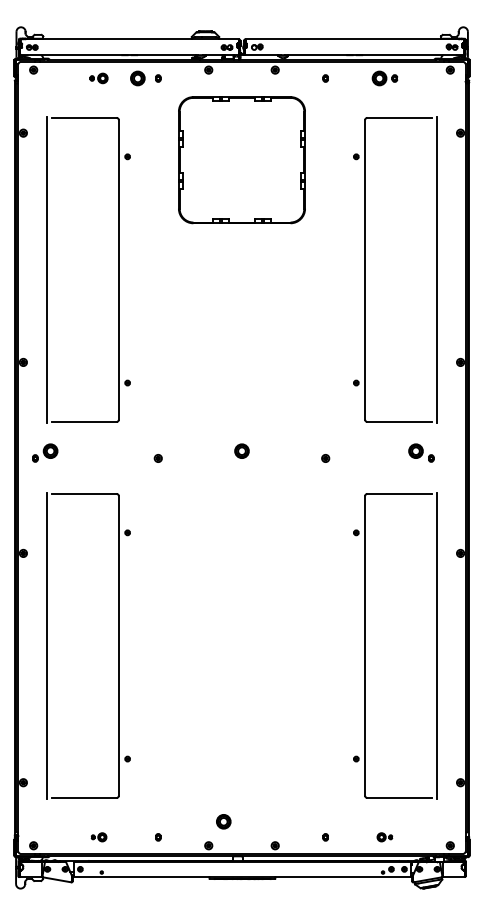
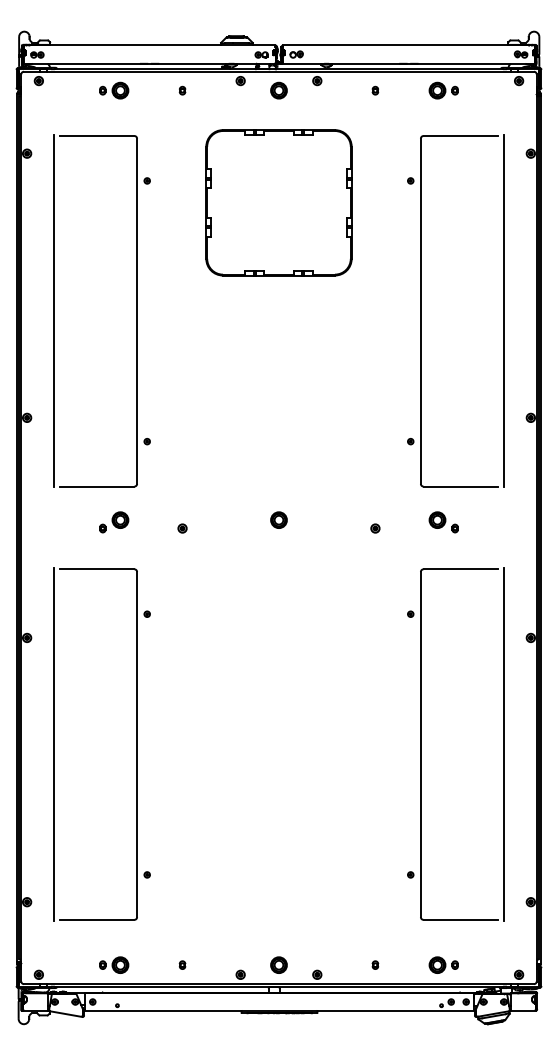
part: (99, 78) -> (114, 90), size x1.43
part: (137, 78) -> (278, 90), moved
part: (241, 159) -> (278, 202), moved
part: (45, 453) -> (114, 522), moved
part: (421, 453) -> (443, 522), moved
part: (223, 821) -> (278, 964), moved
part: (99, 836) -> (114, 964), size x1.67
part: (384, 836) -> (443, 964), size x1.67

